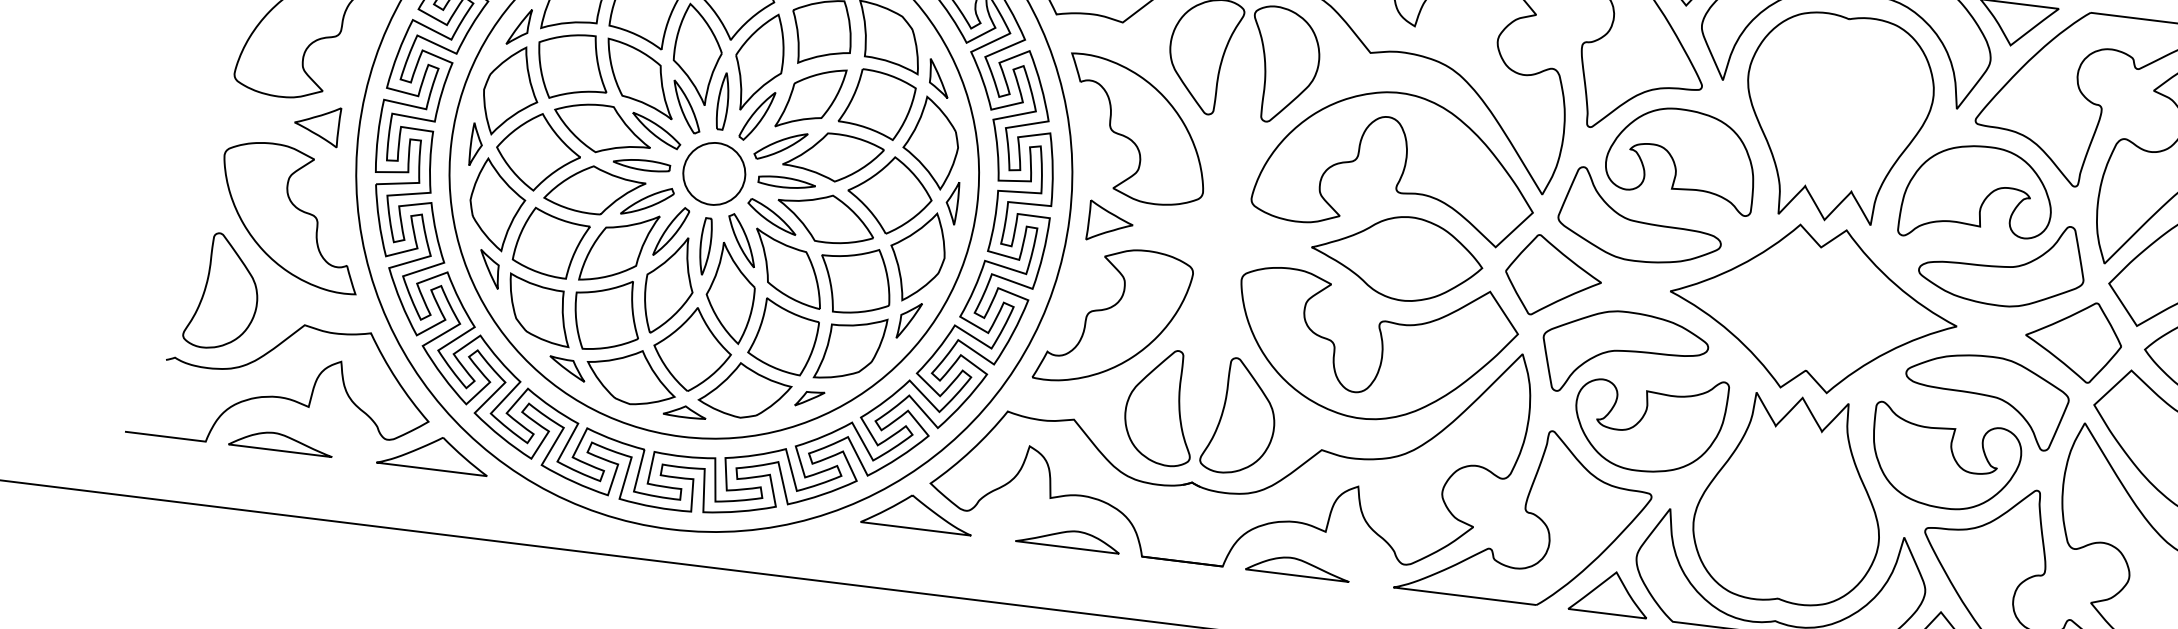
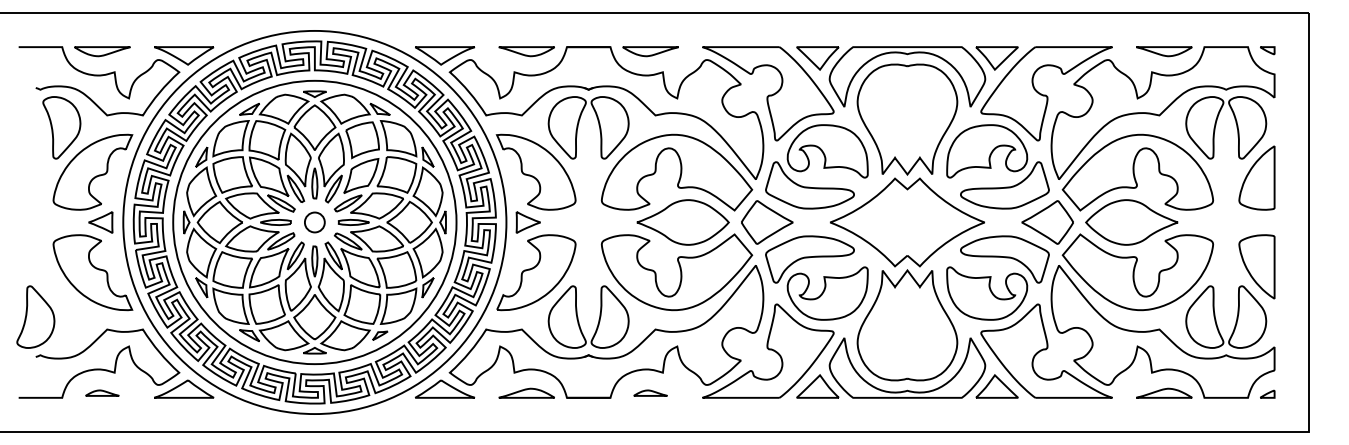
circle: (713, 173) -> (314, 222), size x0.6
part: (222, 290) -> (35, 316), moved
part: (281, 440) -> (102, 392), size x0.6
part: (1298, 565) -> (650, 392), size x0.6

